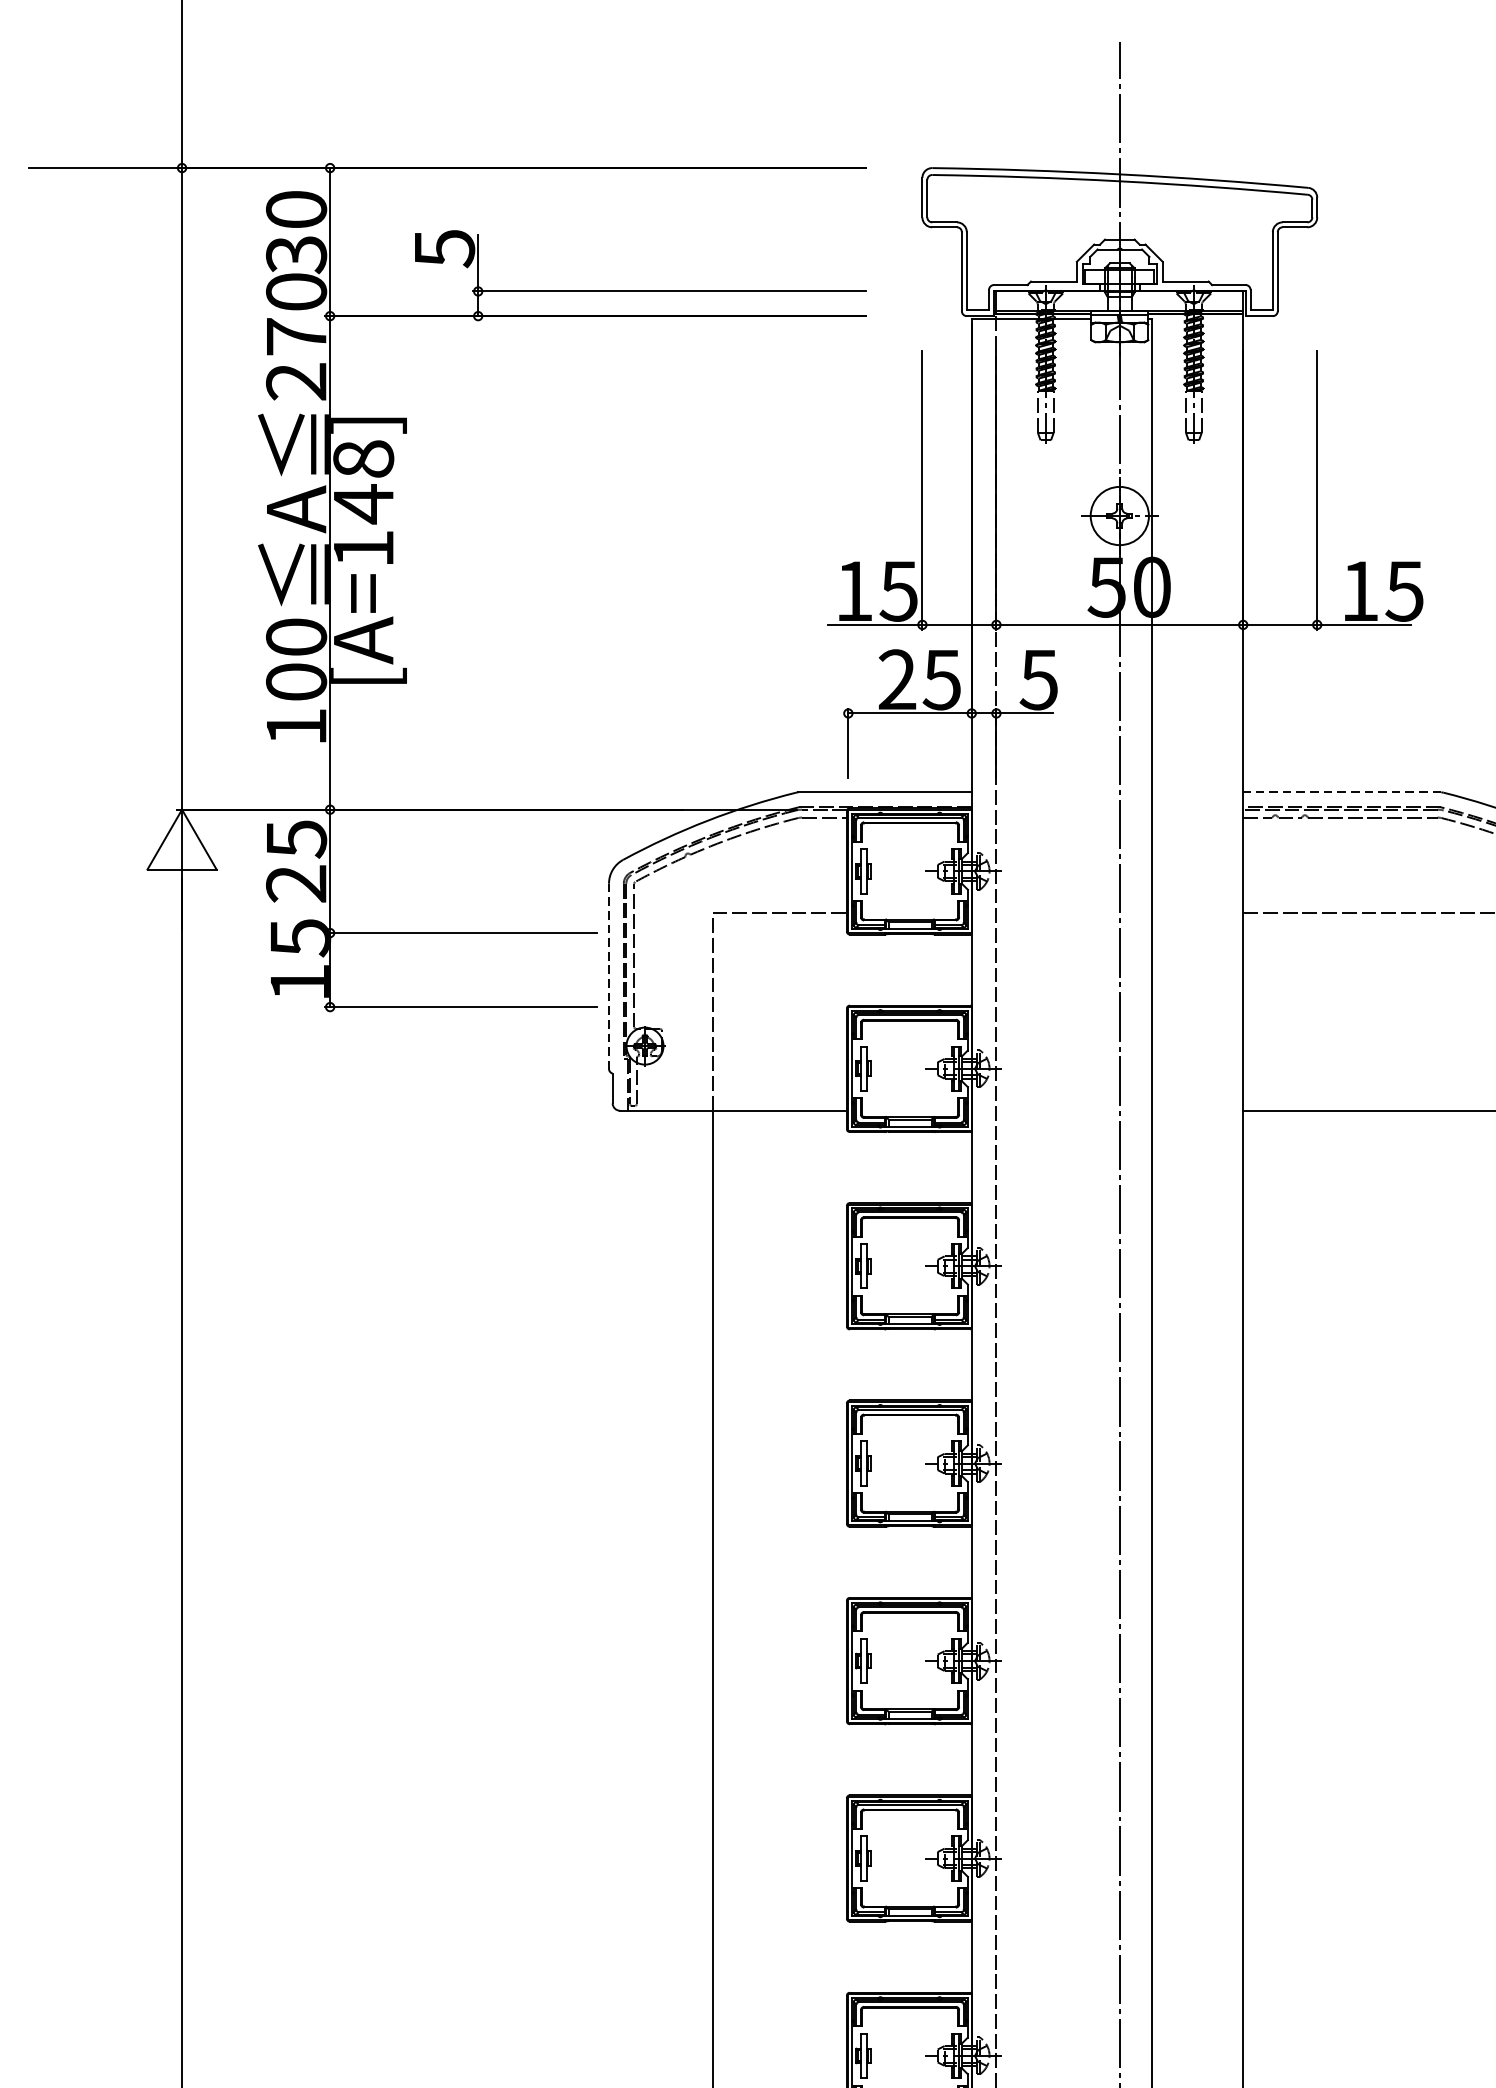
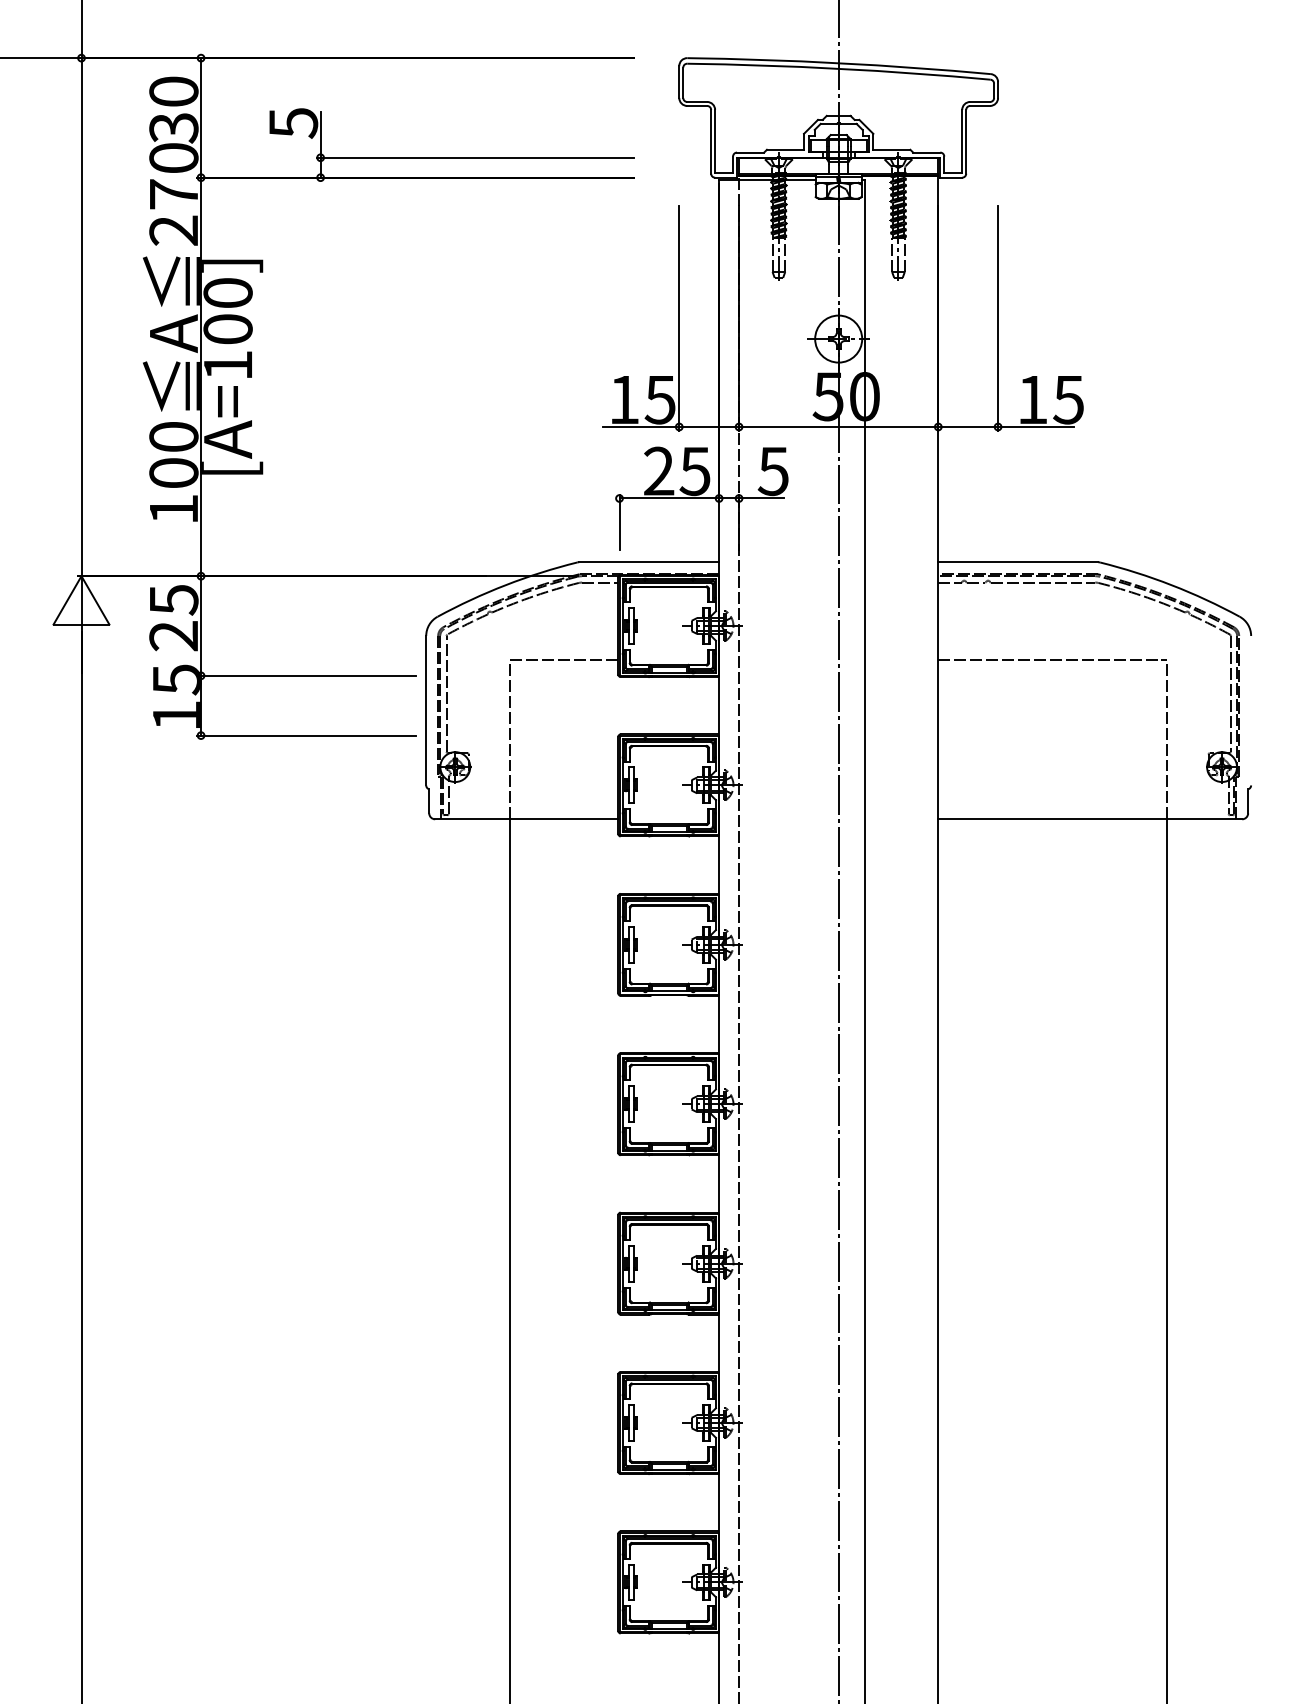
text: (362, 481) -> (227, 311), [A=148] -> [A=100]
line: (1342, 792) -> (1018, 562), dashed -> solid
line: (609, 976) -> (426, 710), dashed -> solid

